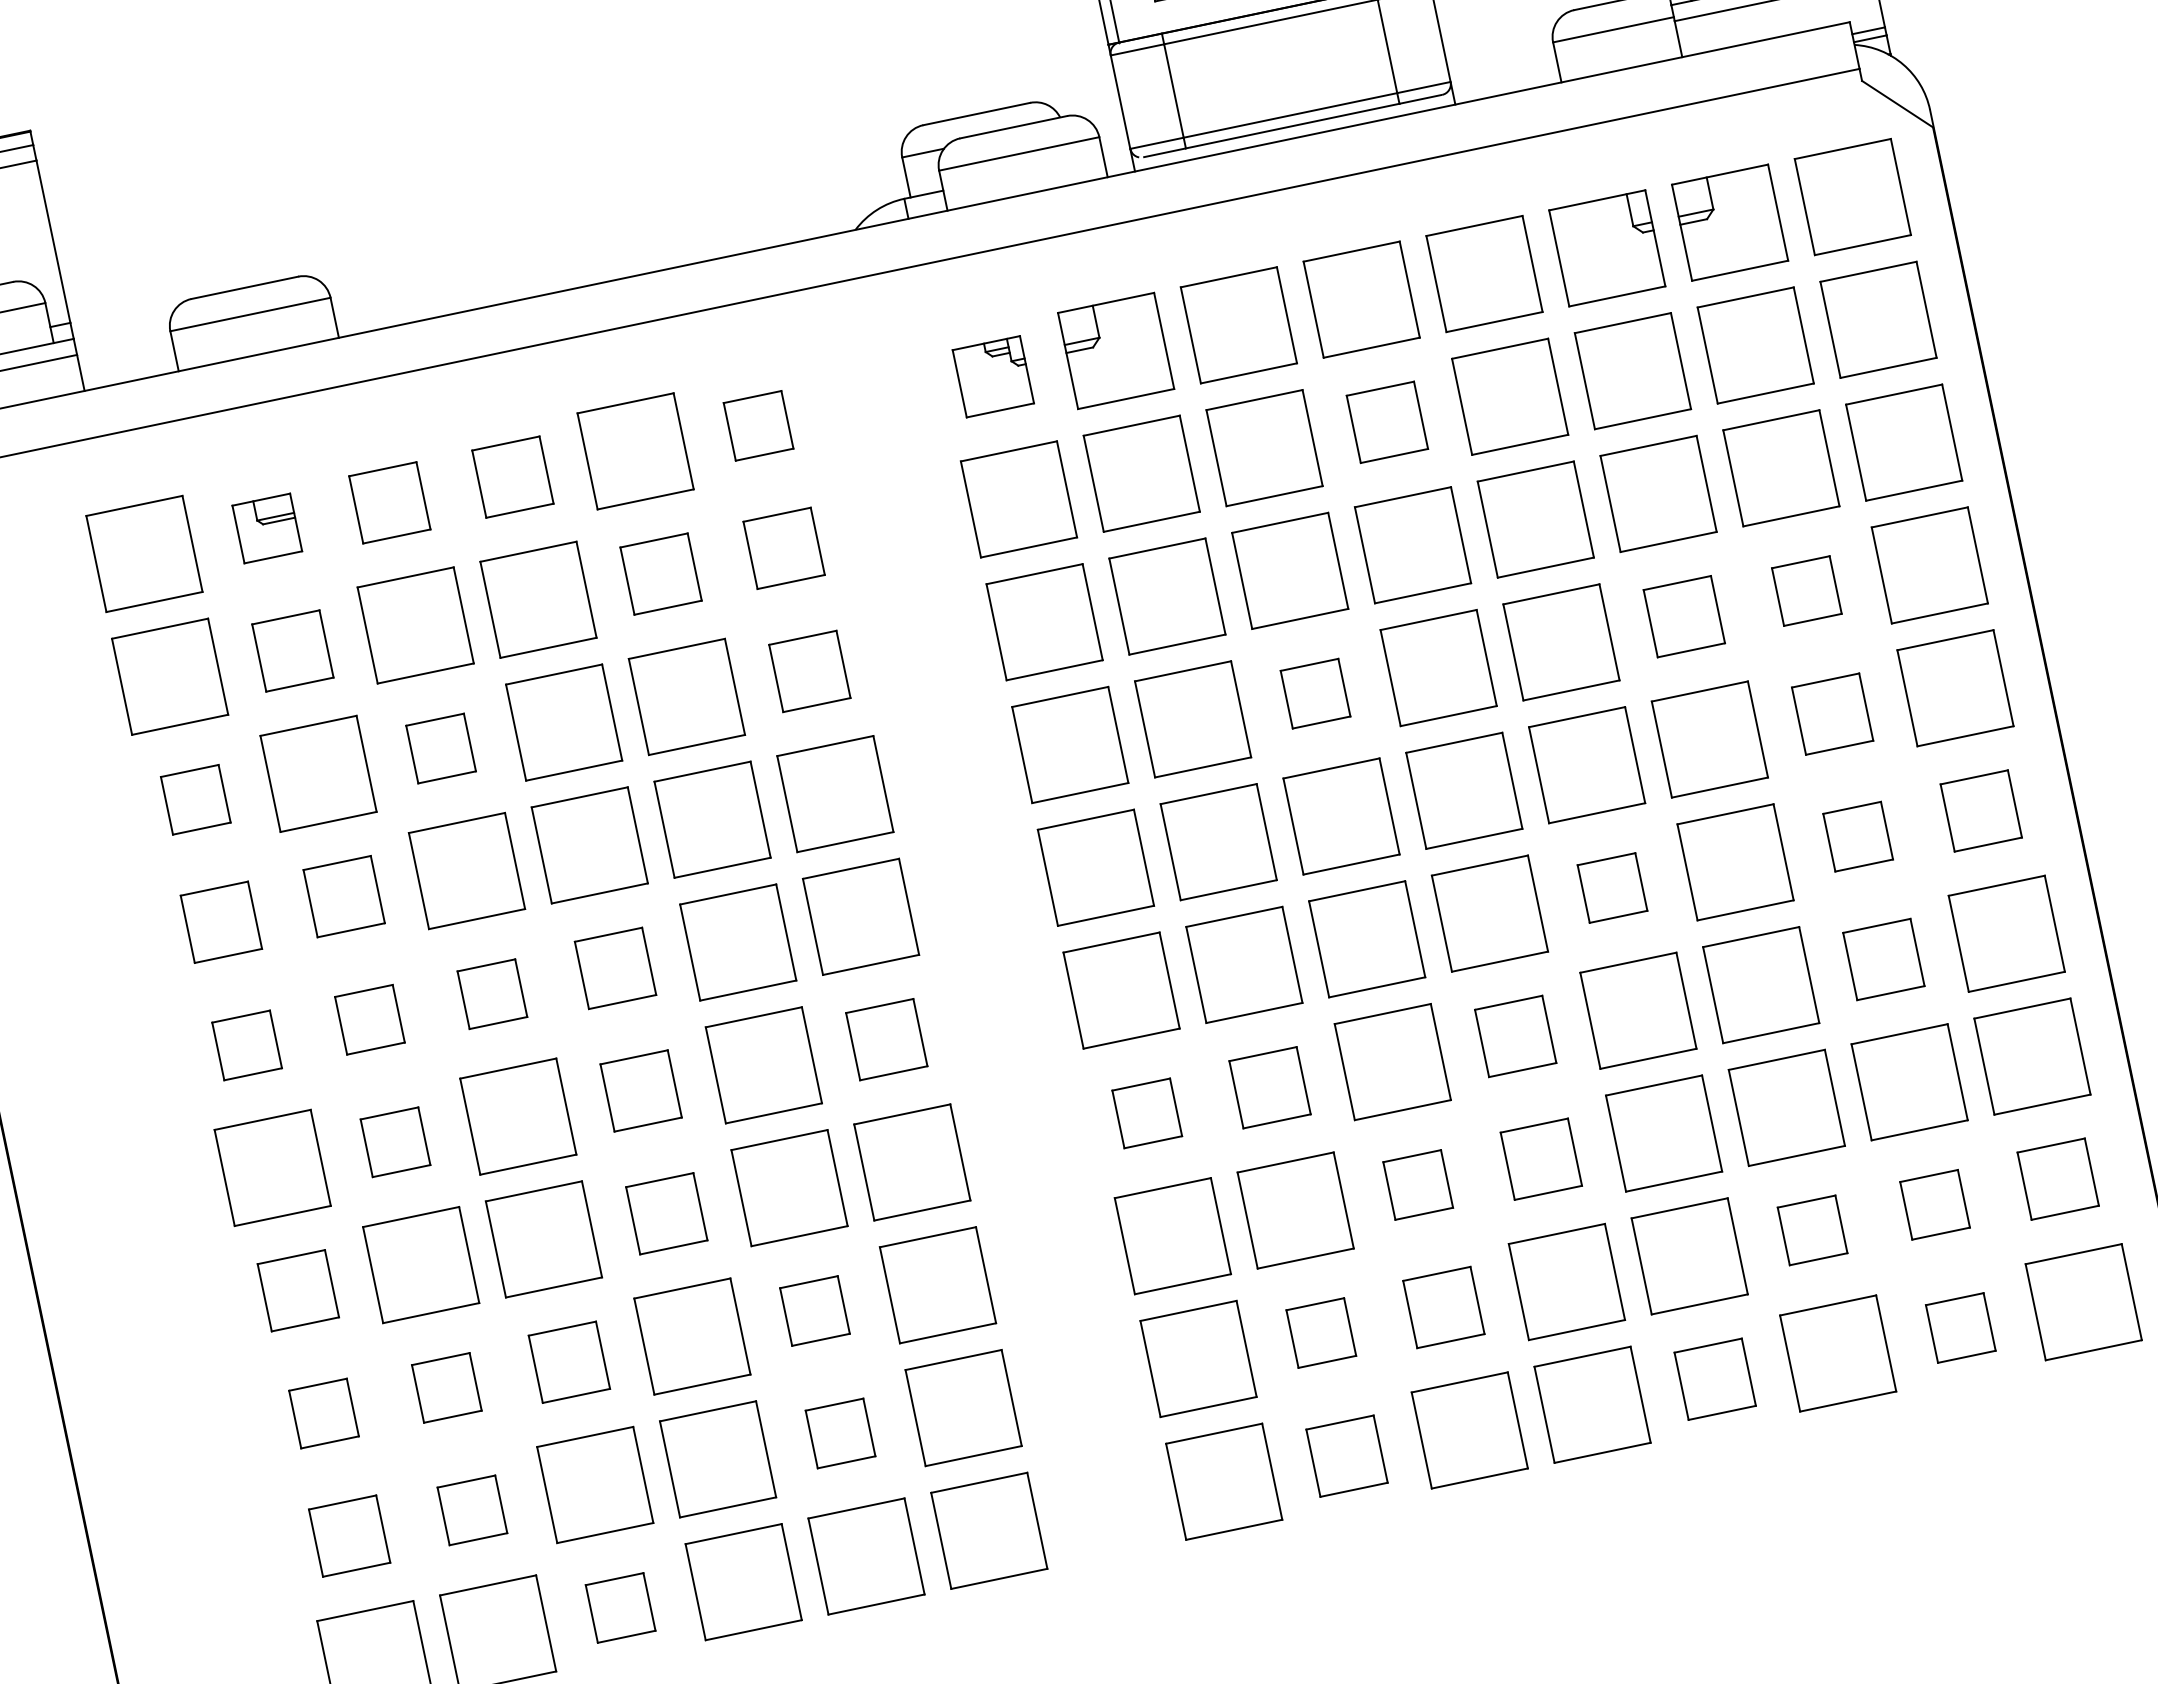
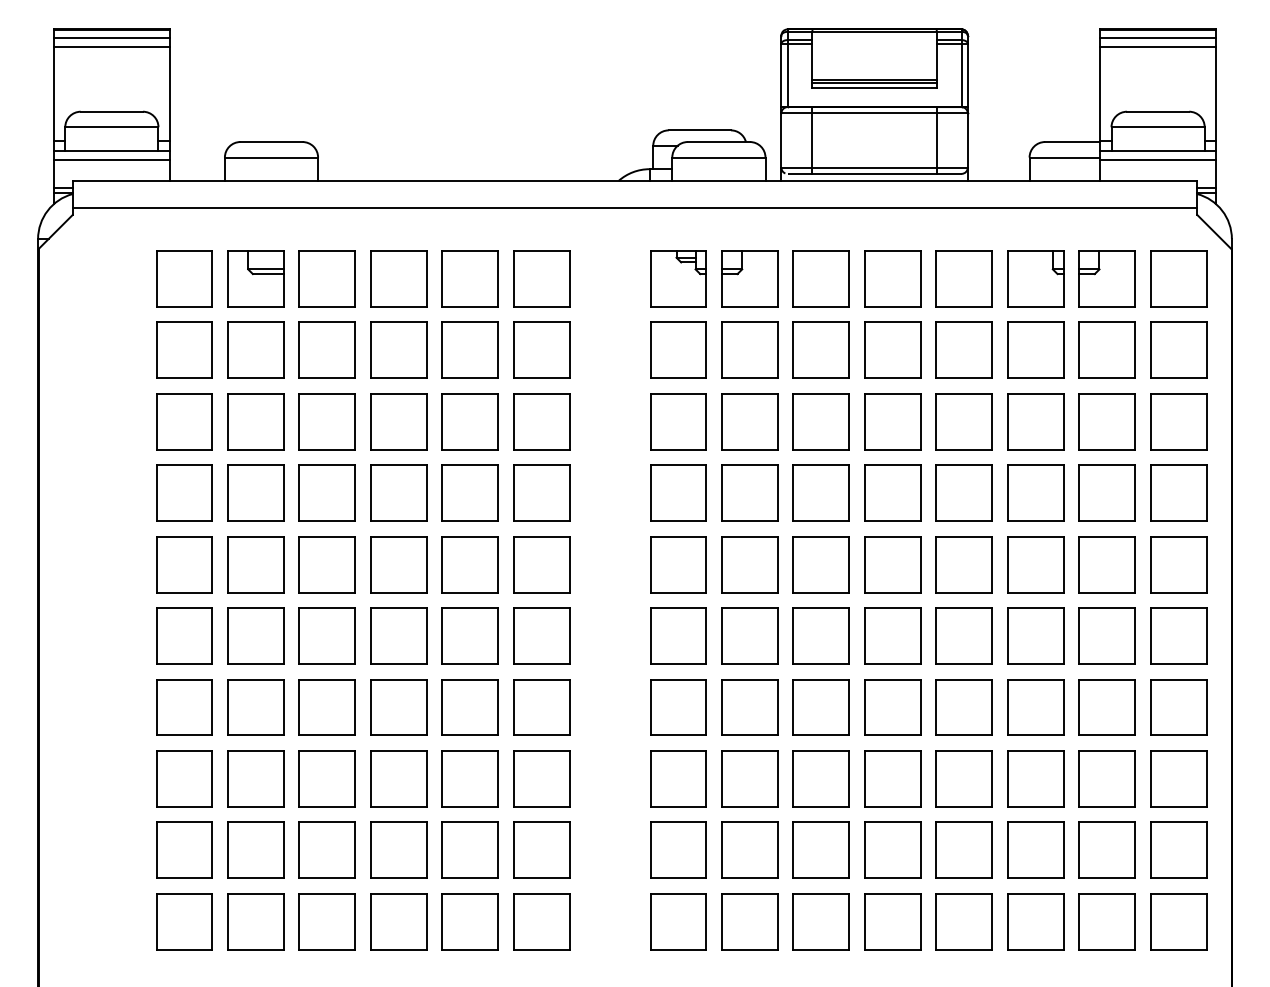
part: (993, 376) -> (678, 278), size x1.43
part: (1386, 421) -> (892, 349), size x1.43
part: (757, 425) -> (541, 278), size x1.67
part: (512, 476) -> (398, 278), size x1.43
part: (388, 502) -> (326, 278), size x1.43
part: (266, 528) -> (255, 278), size x1.67
part: (783, 547) -> (541, 349), size x1.43
part: (659, 573) -> (469, 349), size x1.43
part: (1805, 590) -> (1106, 492), size x1.67
part: (1683, 615) -> (1035, 492), size x1.43
part: (291, 650) -> (255, 349), size x1.43
part: (809, 671) -> (541, 421), size x1.43
part: (1314, 693) -> (820, 492), size x1.67
part: (1831, 714) -> (1106, 564), size x1.43
part: (439, 748) -> (326, 421), size x1.67
part: (195, 799) -> (184, 421), size x1.67
part: (1980, 810) -> (1178, 635), size x1.43
part: (1856, 836) -> (1106, 635), size x1.67
part: (1611, 887) -> (963, 635), size x1.67
part: (343, 895) -> (255, 492), size x1.43
part: (221, 921) -> (184, 492), size x1.43
part: (1882, 959) -> (1106, 707), size x1.43
part: (614, 968) -> (398, 564), size x1.43
part: (491, 994) -> (326, 564), size x1.67
part: (369, 1019) -> (255, 564), size x1.67
part: (1514, 1036) -> (892, 707), size x1.43
part: (885, 1038) -> (541, 635), size x1.43
part: (247, 1045) -> (184, 564), size x1.67
part: (1269, 1087) -> (749, 707), size x1.43
part: (640, 1090) -> (398, 635), size x1.43
part: (1147, 1113) -> (678, 707), size x1.67
part: (394, 1141) -> (255, 635), size x1.67
part: (1540, 1158) -> (892, 778), size x1.43
part: (2057, 1177) -> (1178, 849), size x1.43
part: (1416, 1184) -> (820, 778), size x1.67
part: (1933, 1203) -> (1106, 849), size x1.67
part: (666, 1213) -> (398, 707), size x1.43
part: (1811, 1229) -> (1035, 849), size x1.67
part: (298, 1290) -> (184, 707), size x1.43
part: (1442, 1306) -> (820, 849), size x1.43
part: (813, 1310) -> (469, 778), size x1.67
part: (1959, 1327) -> (1106, 921), size x1.67
part: (1320, 1331) -> (749, 849), size x1.67
part: (567, 1361) -> (326, 778), size x1.43
part: (1713, 1378) -> (963, 921), size x1.43
part: (445, 1387) -> (255, 778), size x1.67
part: (323, 1412) -> (184, 778), size x1.67
part: (839, 1432) -> (469, 849), size x1.67
part: (1346, 1455) -> (749, 921), size x1.43
part: (471, 1509) -> (255, 849), size x1.67
part: (349, 1534) -> (184, 849), size x1.43
part: (619, 1607) -> (326, 921), size x1.67

